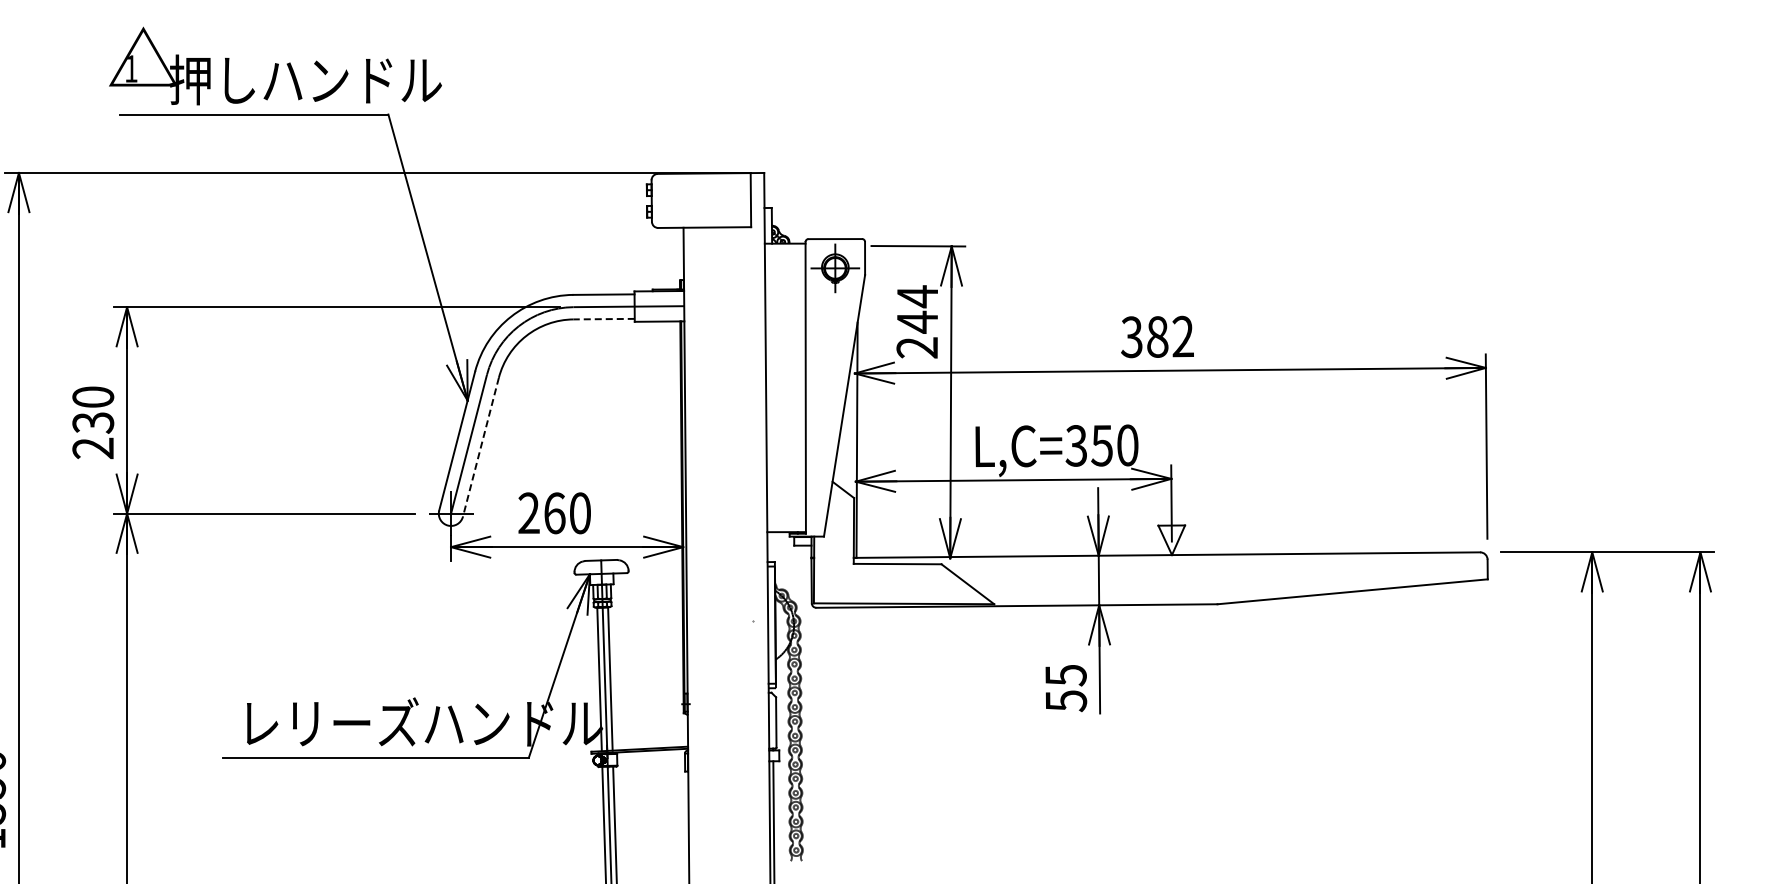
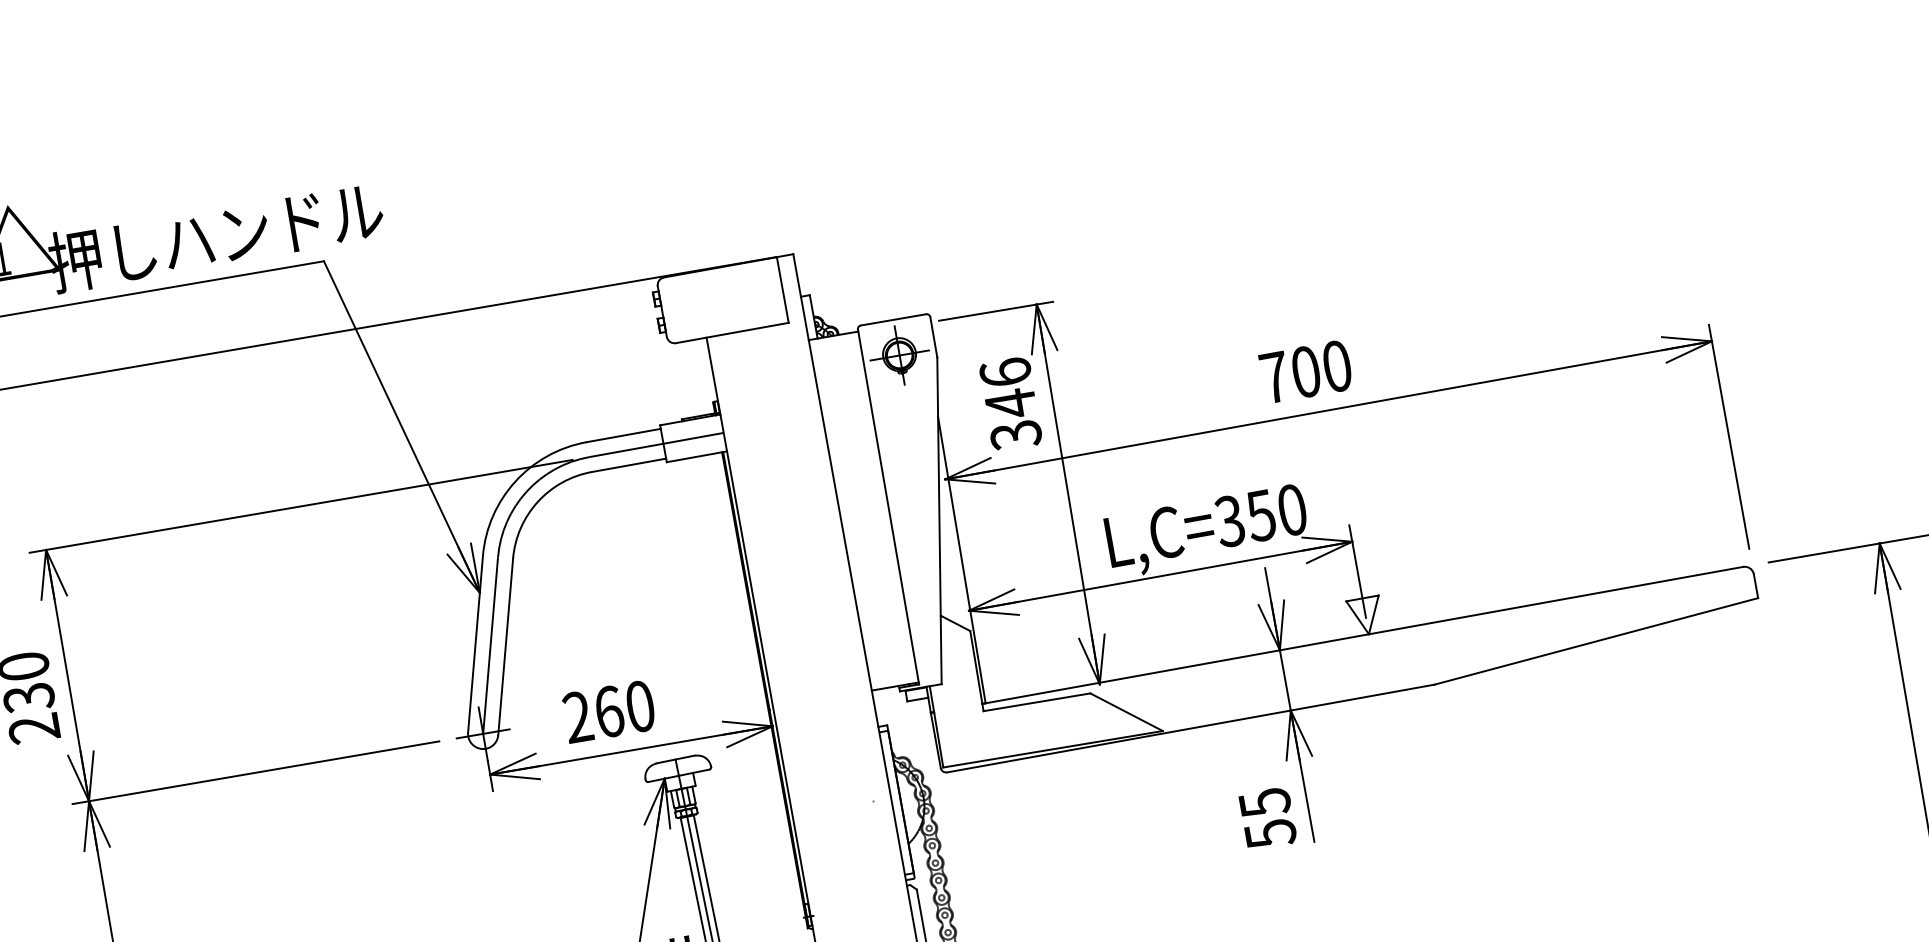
line: (604, 319) -> (629, 465), dashed -> solid
text: (917, 321) -> (1010, 403), 244 -> 346
text: (1157, 336) -> (1305, 371), 382 -> 700
line: (480, 447) -> (505, 647), dashed -> solid

